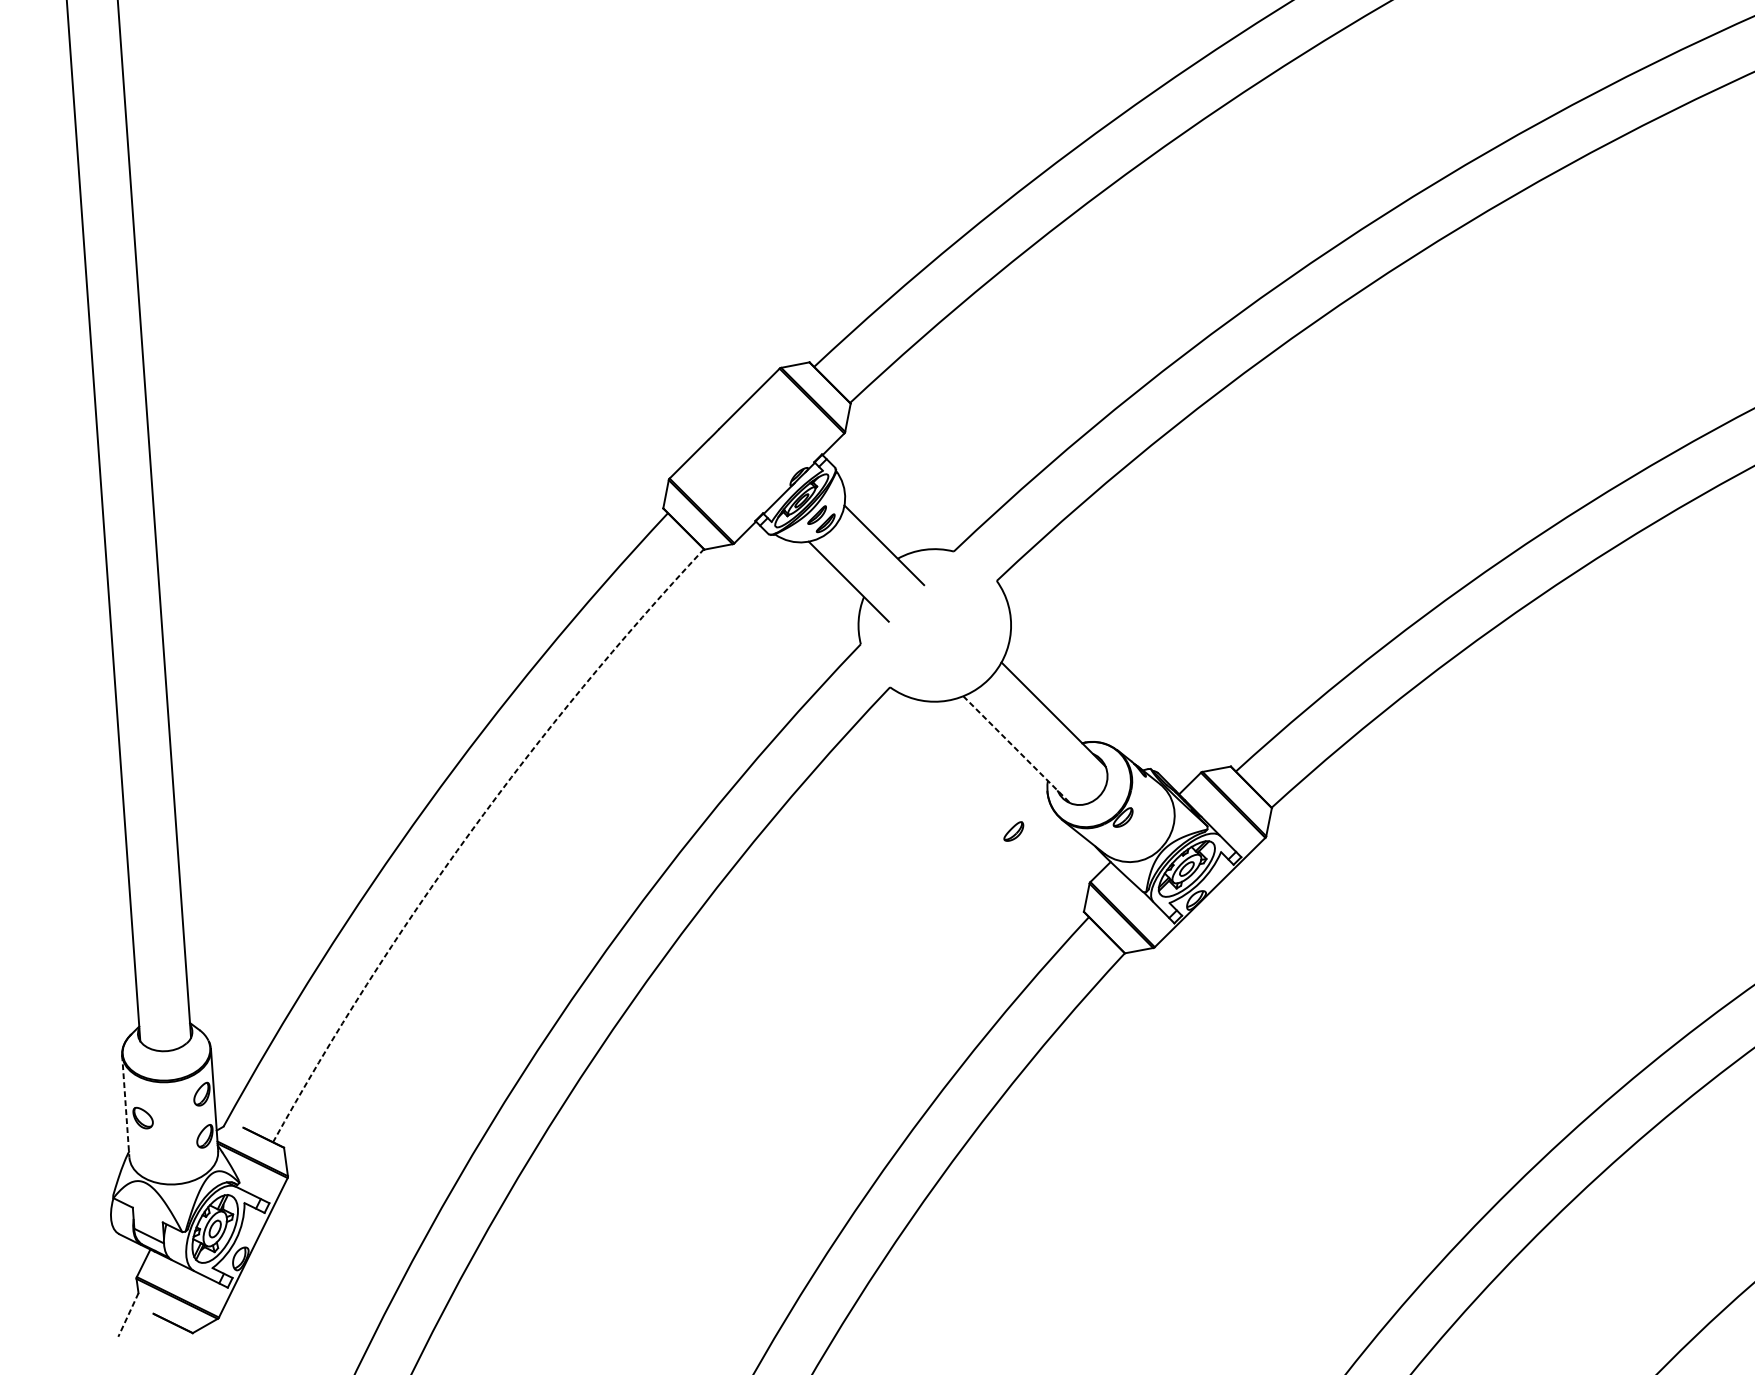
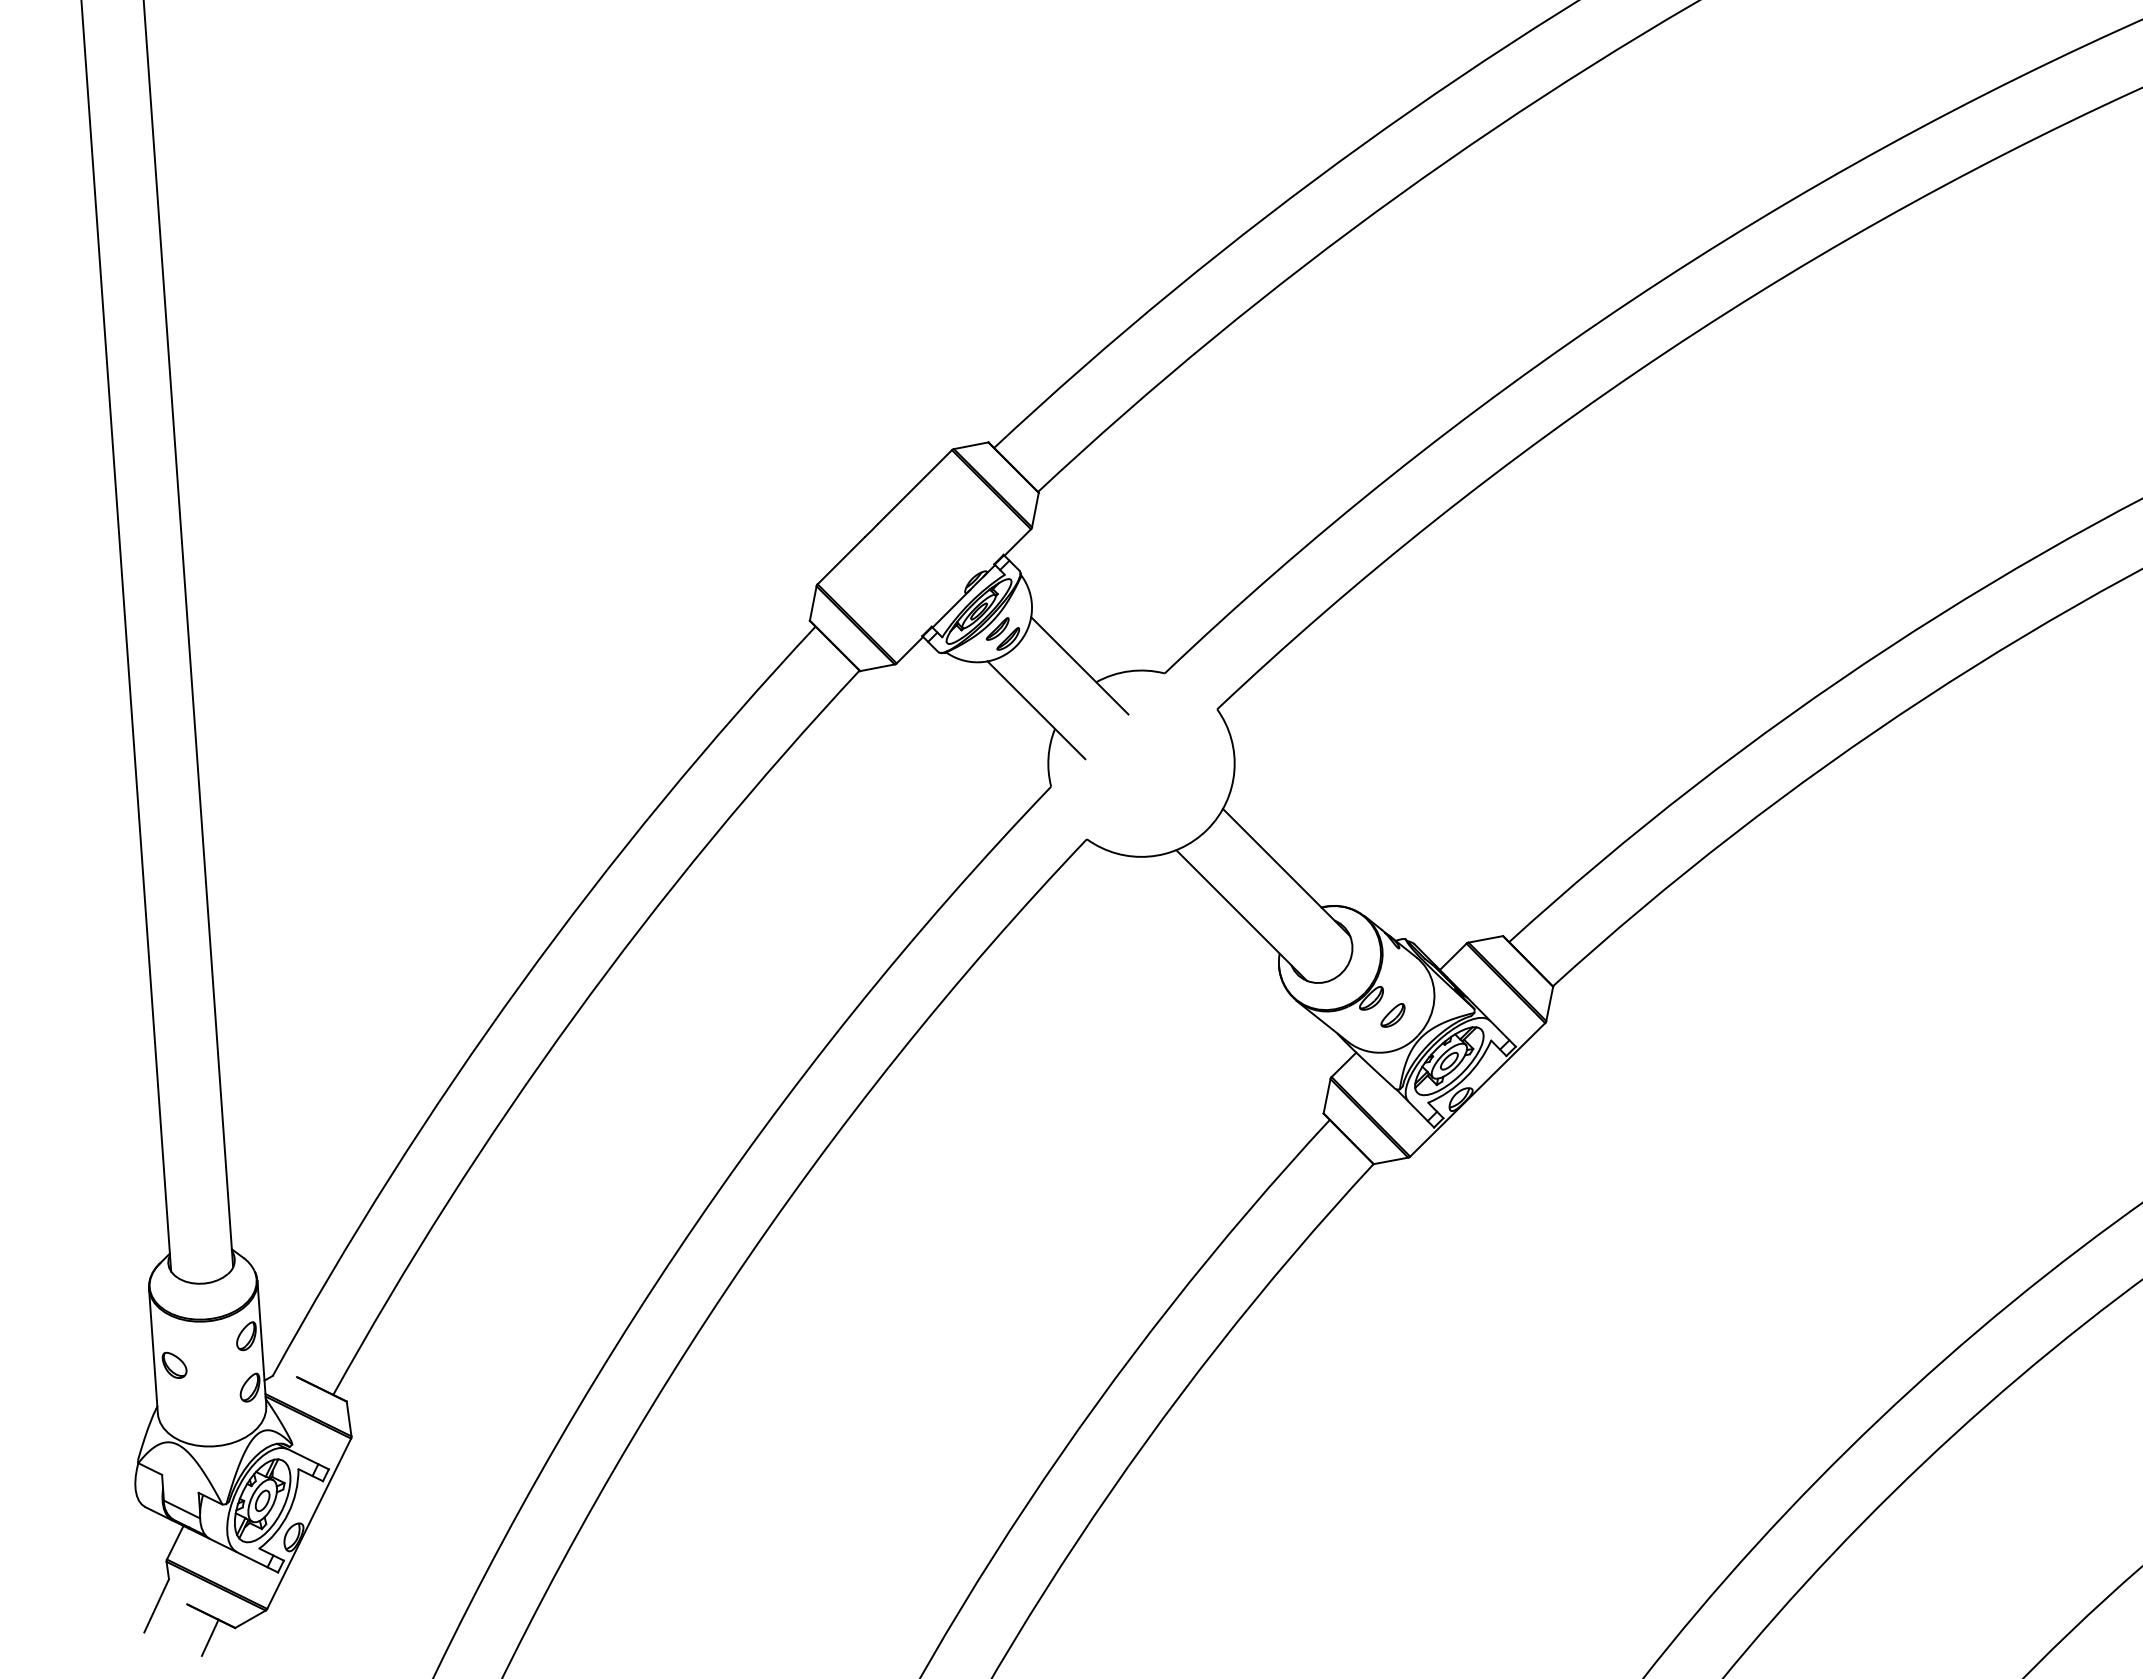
line: (1017, 749) -> (1242, 915), dashed -> solid
part: (1013, 831) -> (1392, 1015), moved
arc: (470, 832) -> (574, 1016), dashed -> solid
line: (125, 1106) -> (153, 1351), dashed -> solid
line: (128, 1315) -> (156, 1606), dashed -> solid
line: (171, 1340) -> (209, 1637), added

